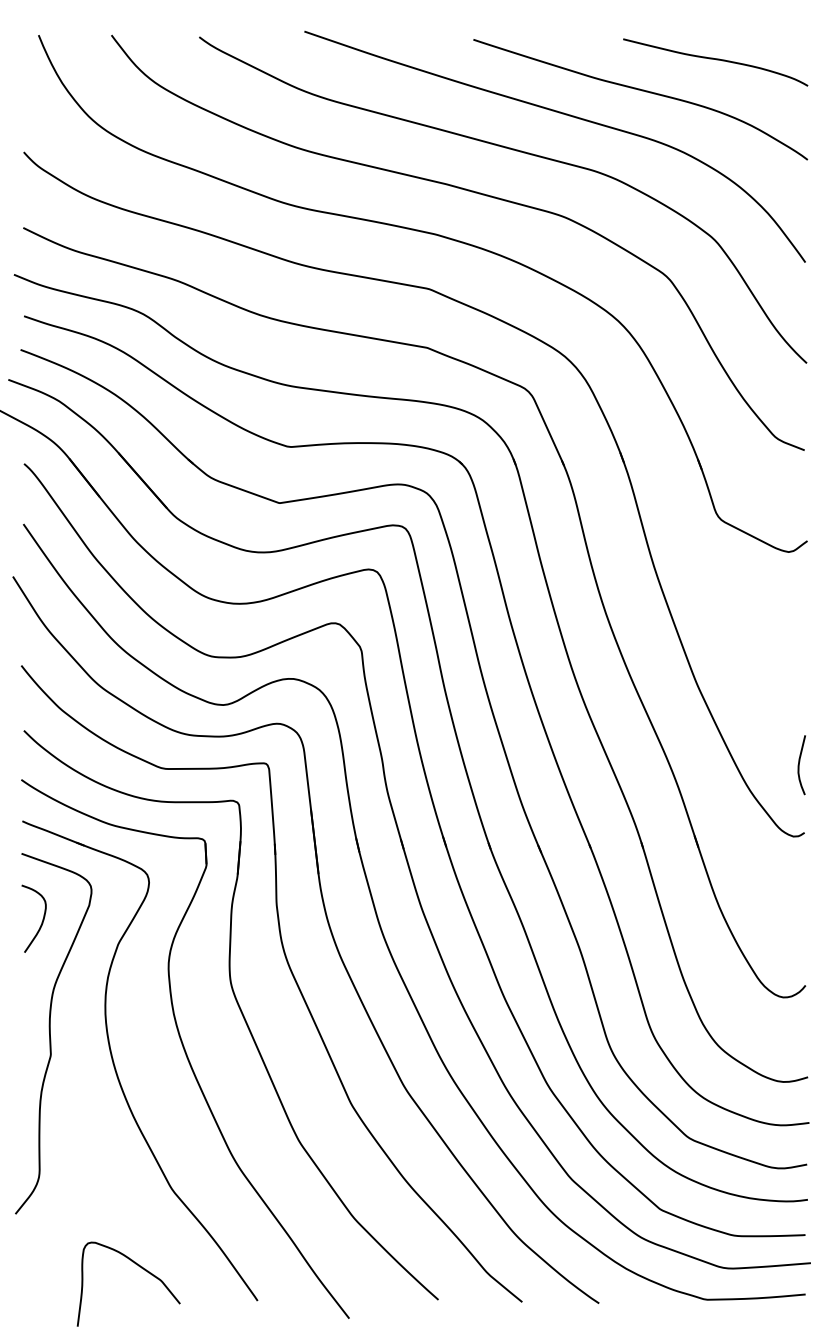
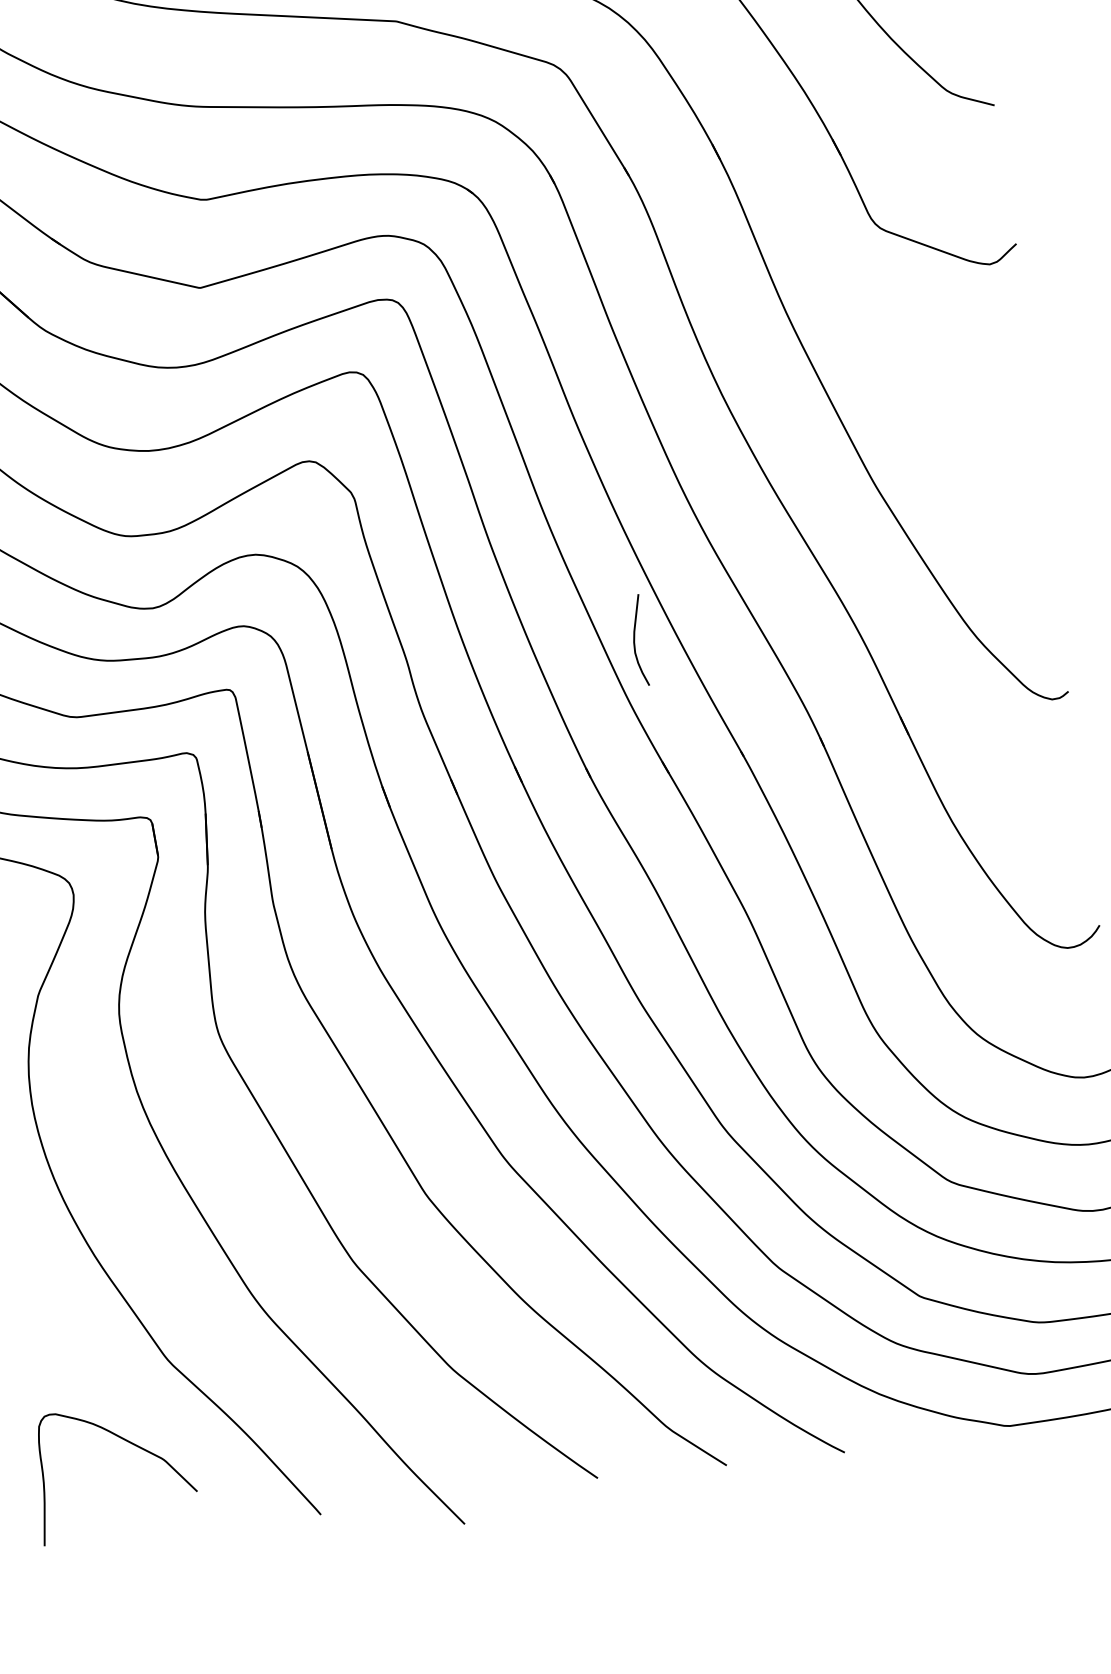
curve: (799, 765) -> (635, 641), moved
curve: (138, 1266) -> (126, 1442), moved

